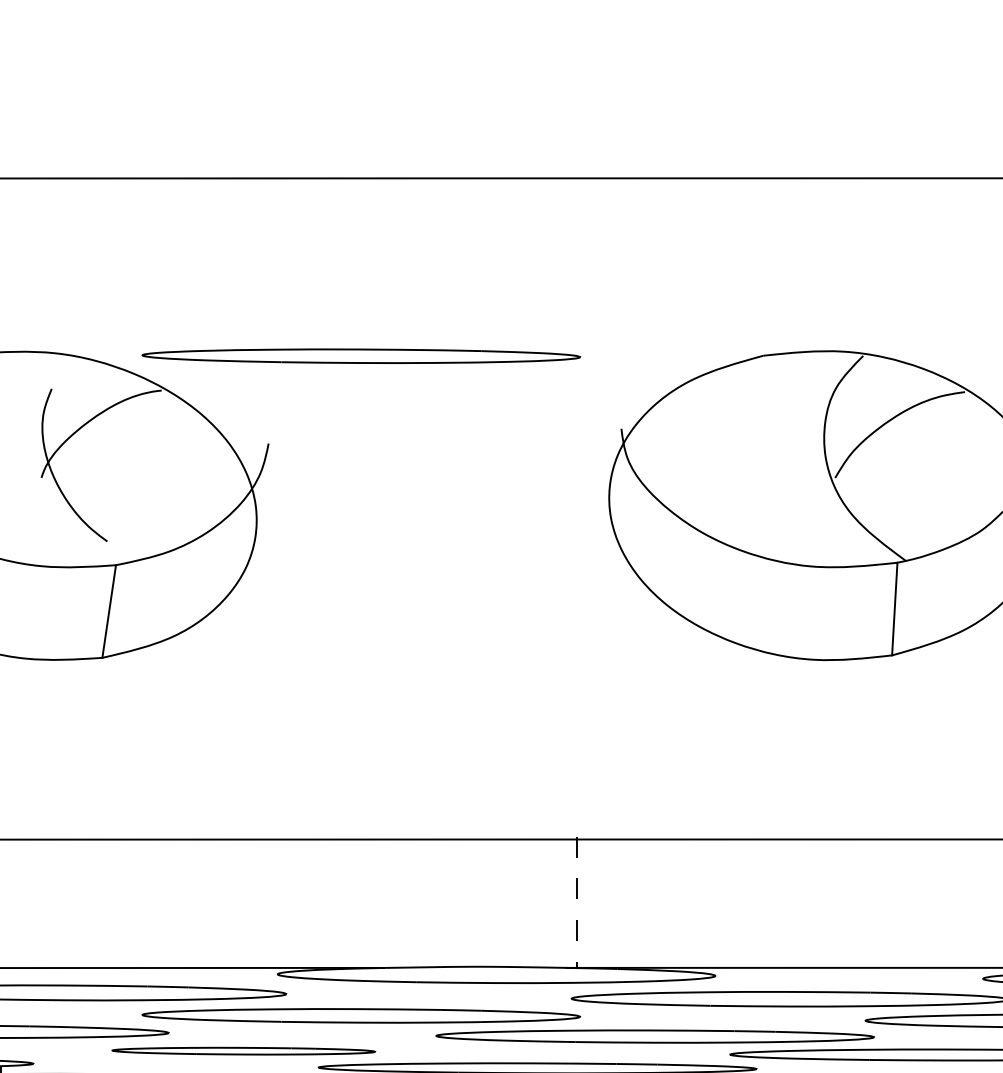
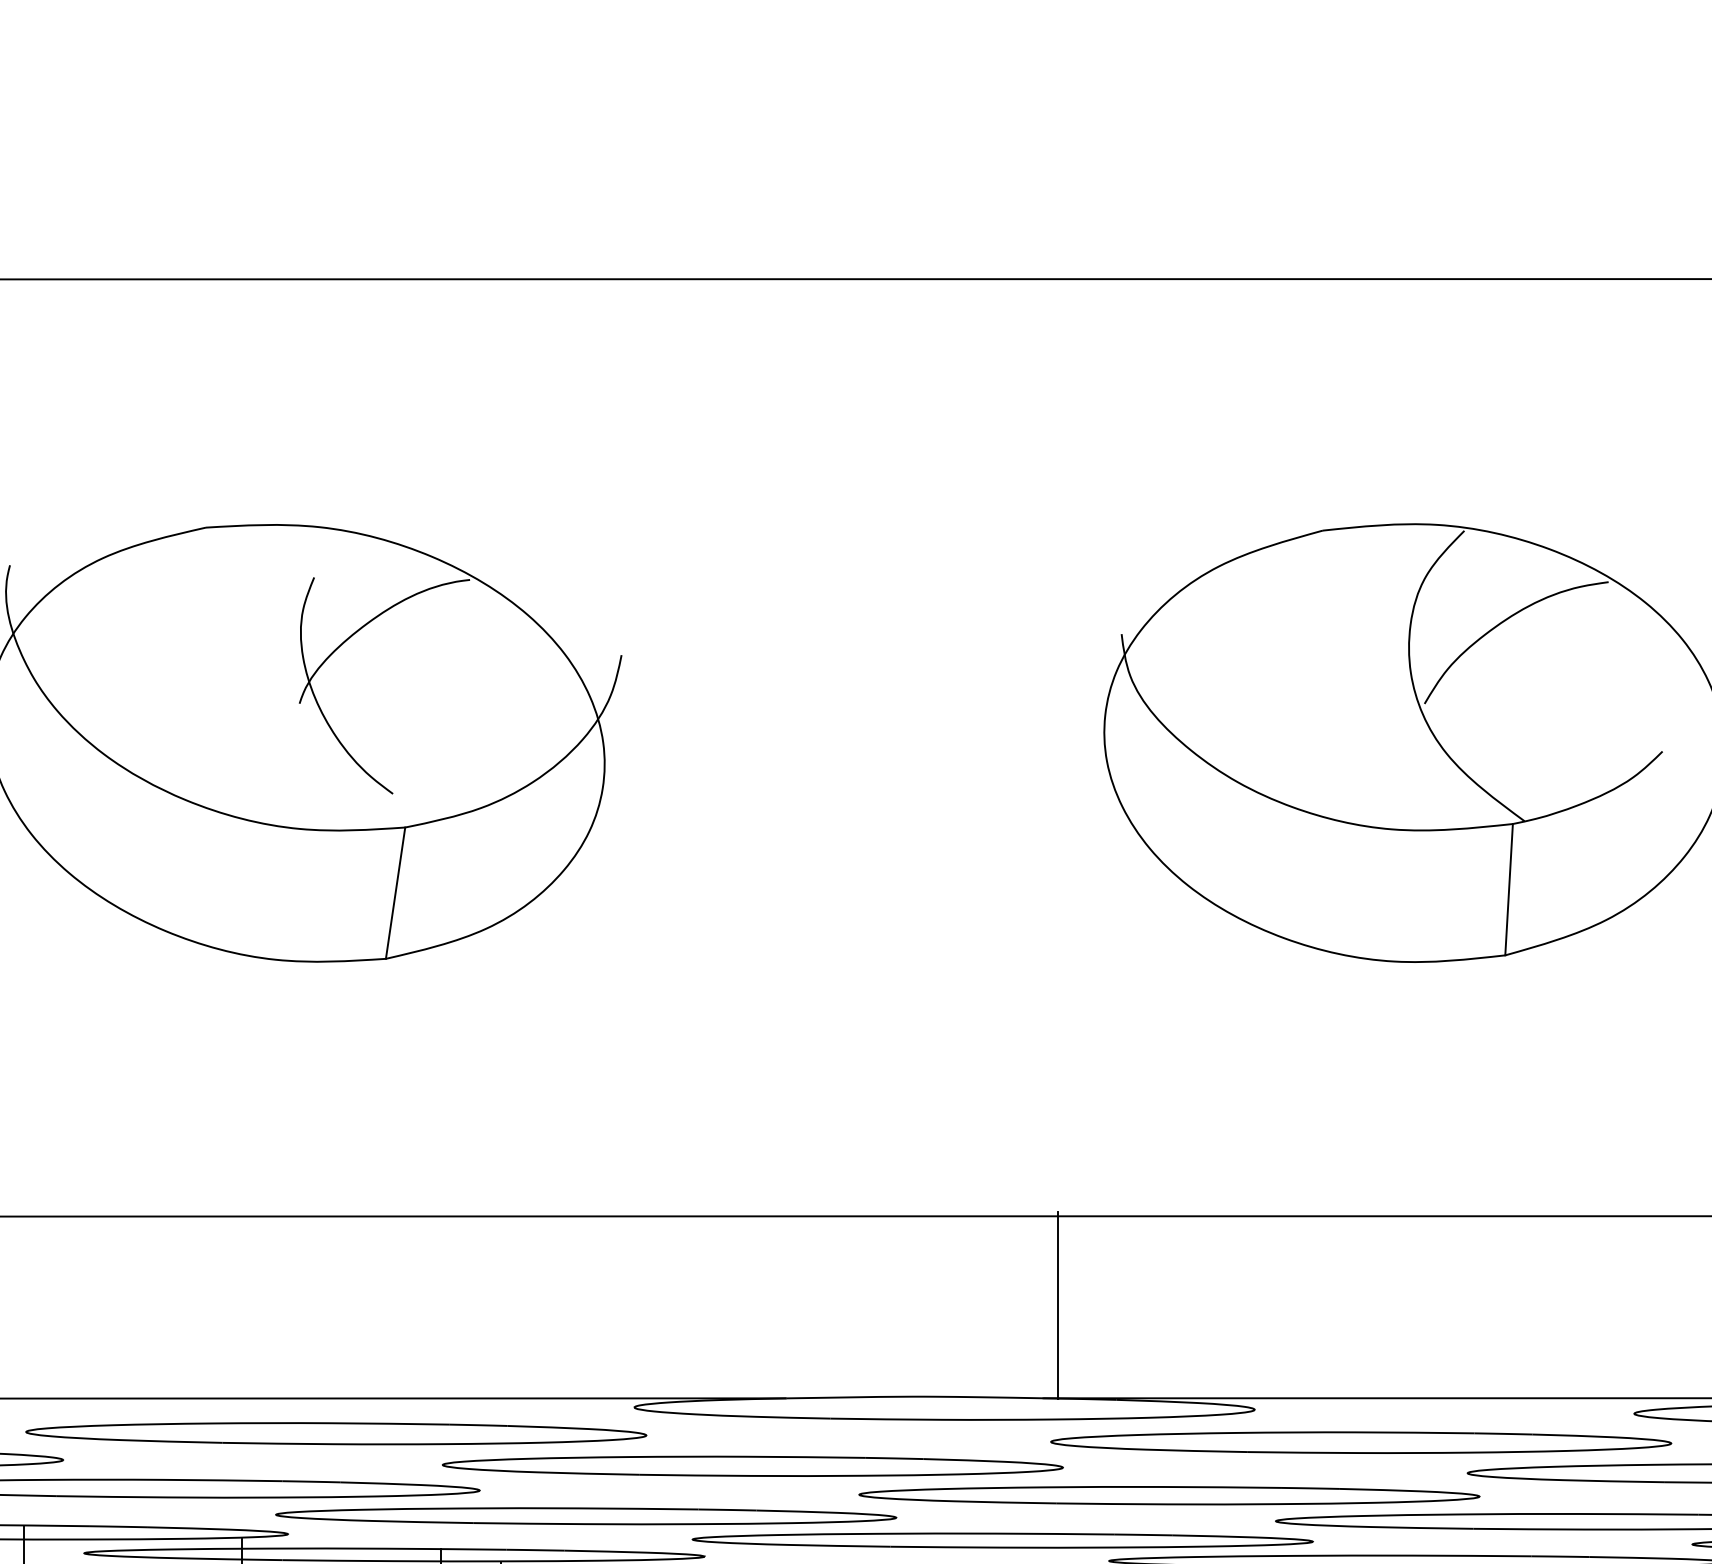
part: (361, 355) -> (752, 530), removed
line: (576, 902) -> (1058, 1305), dashed -> solid
part: (243, 1051) -> (586, 1516), size x1.67

